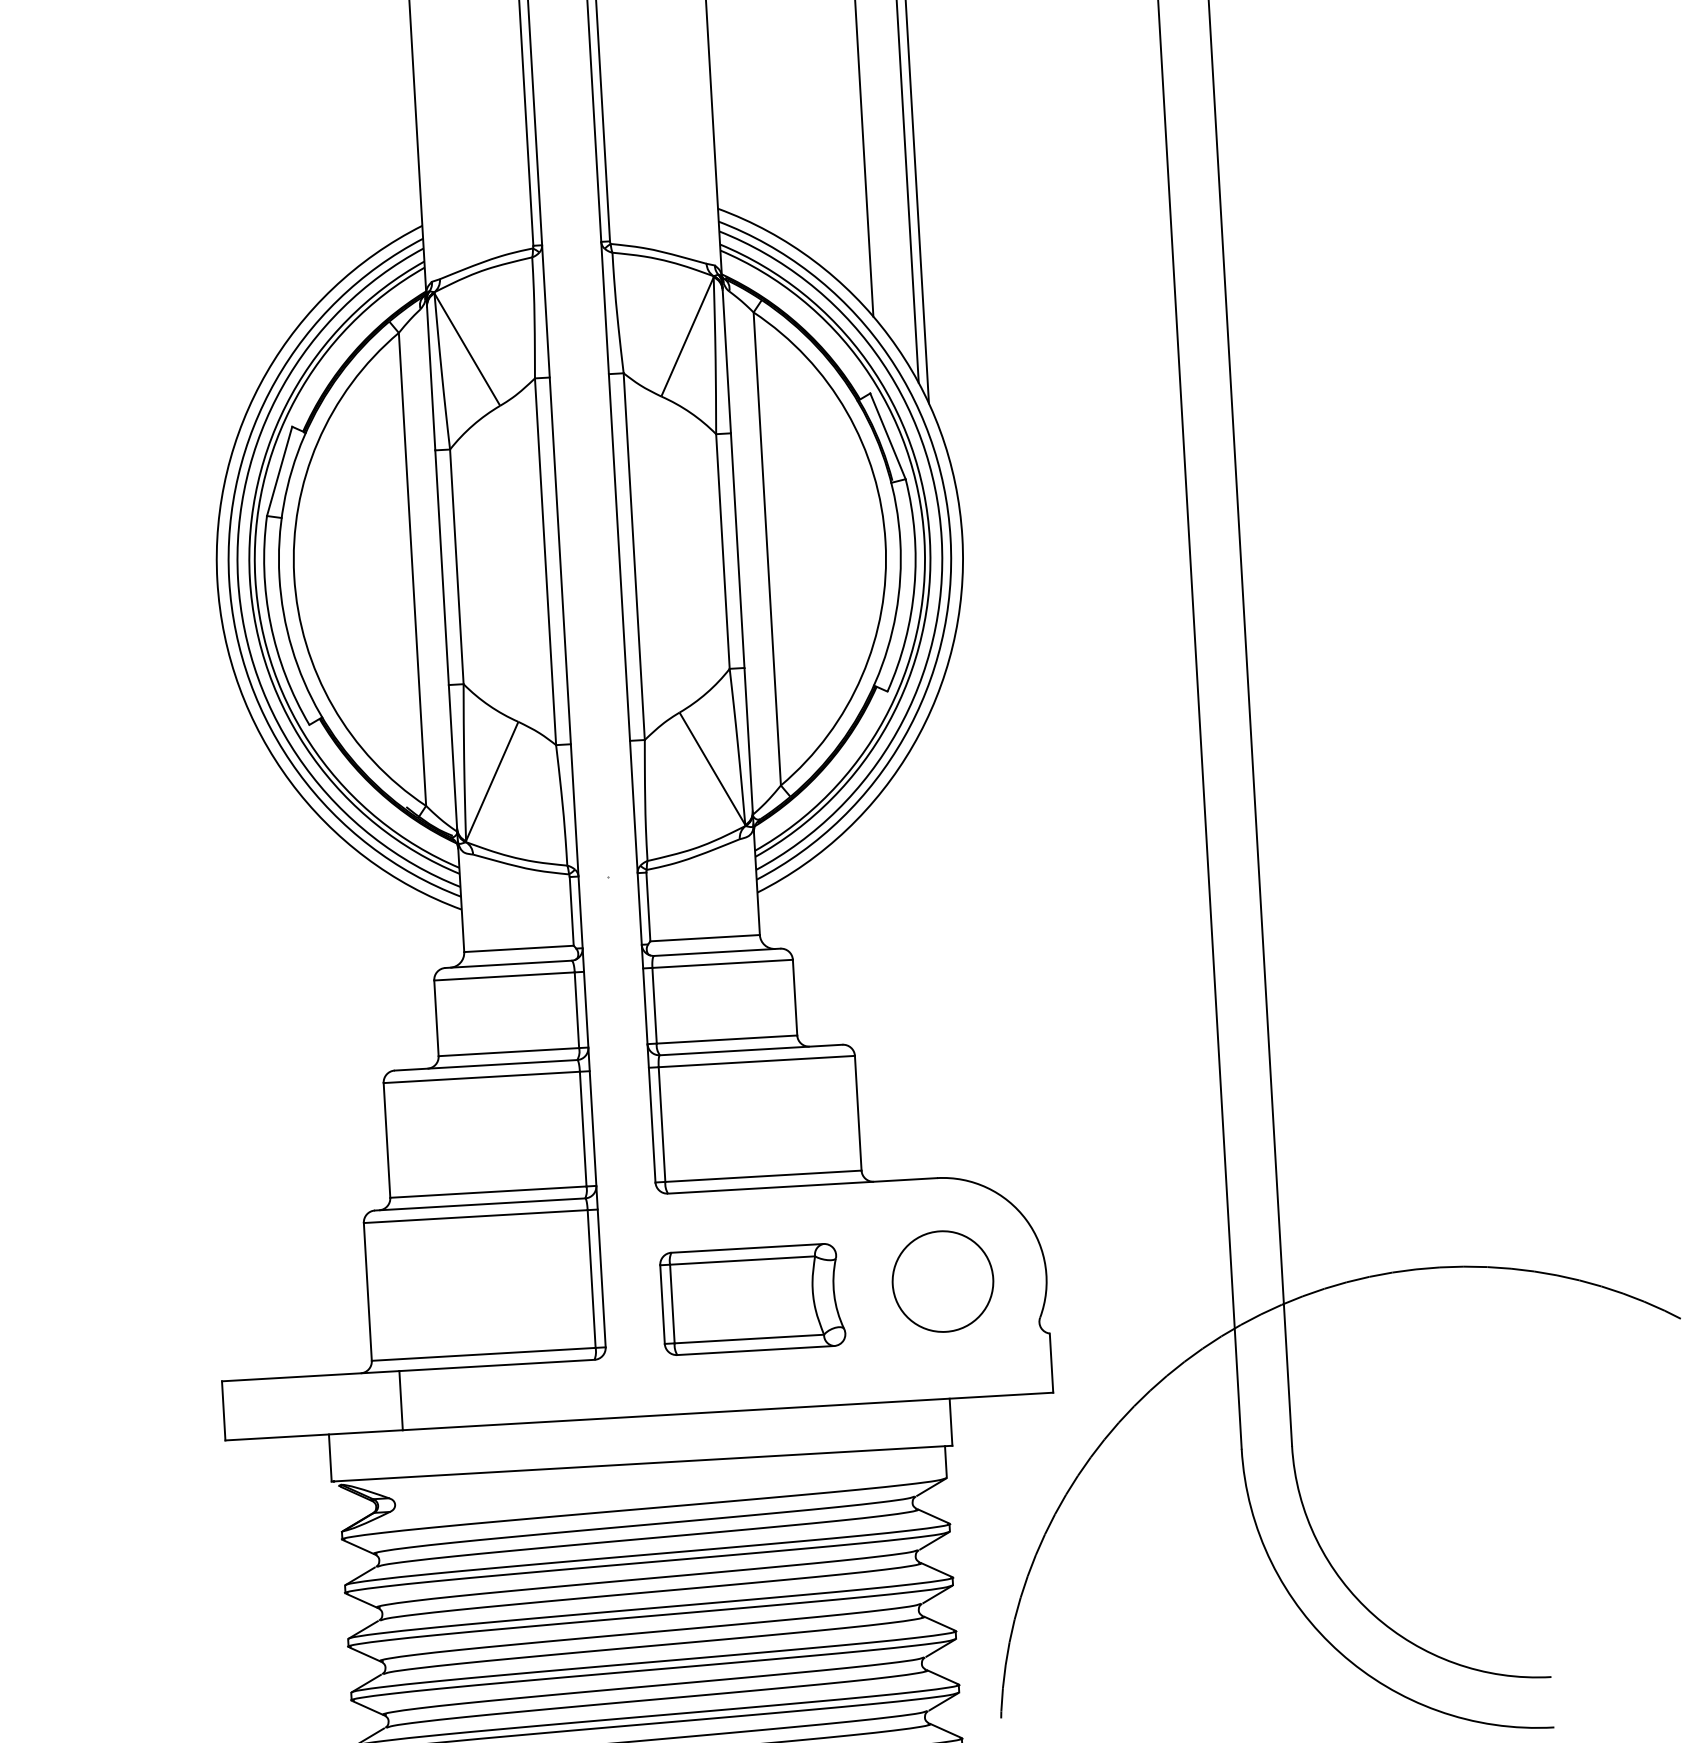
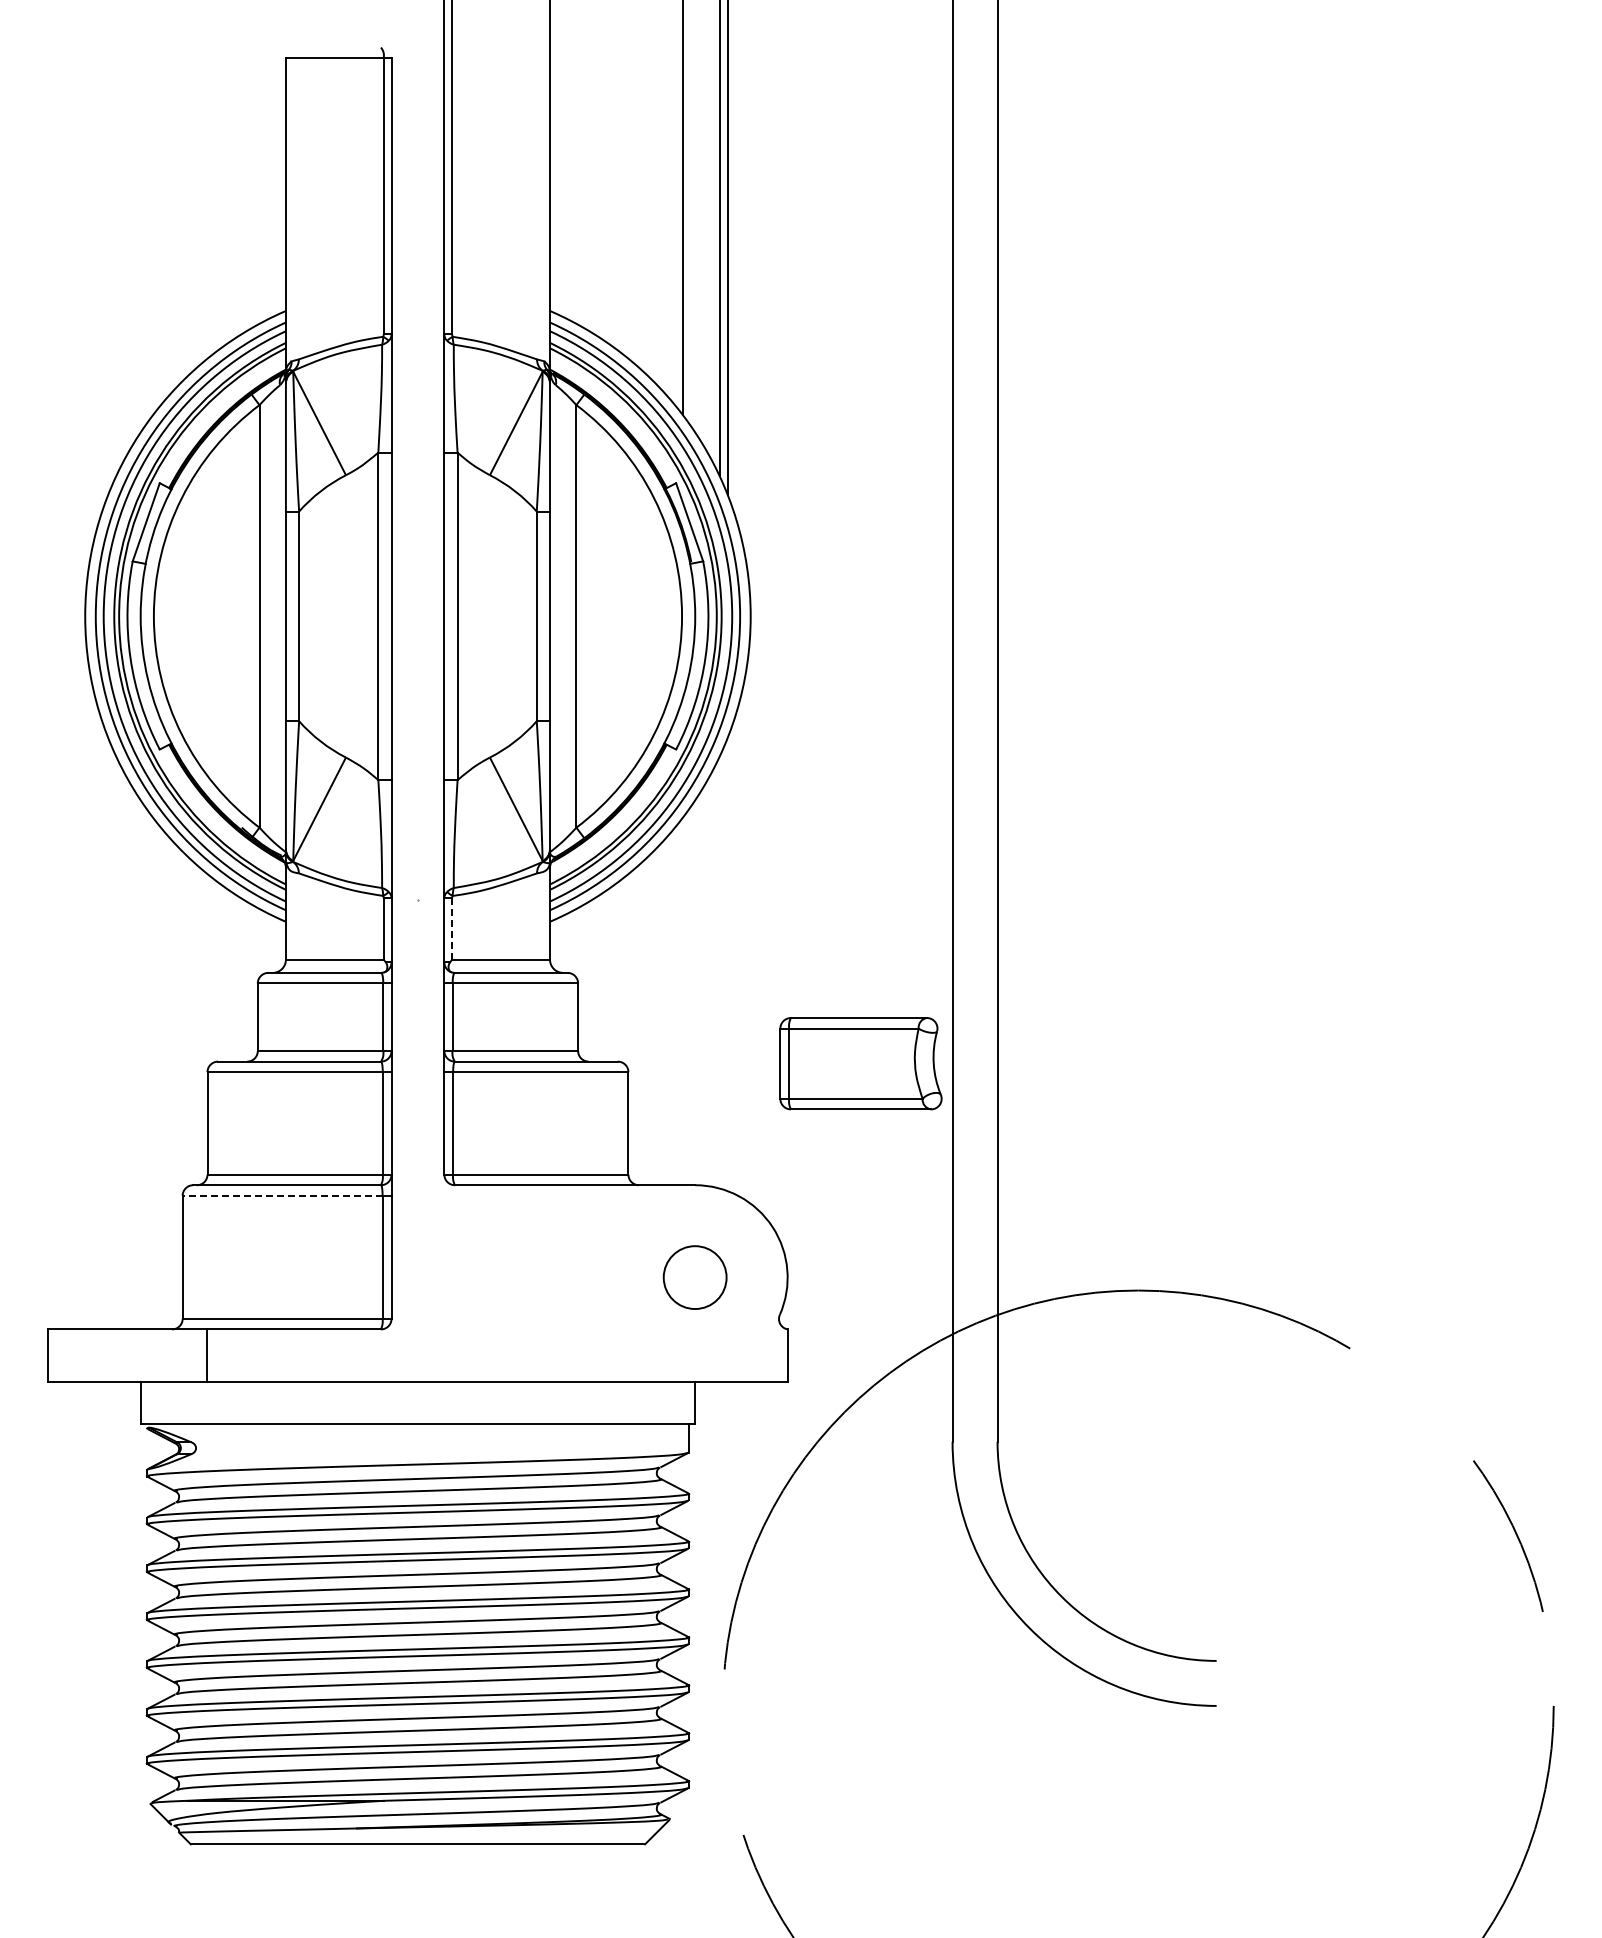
line: (648, 907) -> (452, 929), solid -> dashed
line: (475, 1216) -> (282, 1195), solid -> dashed
circle: (942, 1281) -> (694, 1277), size x0.7
part: (752, 1299) -> (860, 1063), moved

